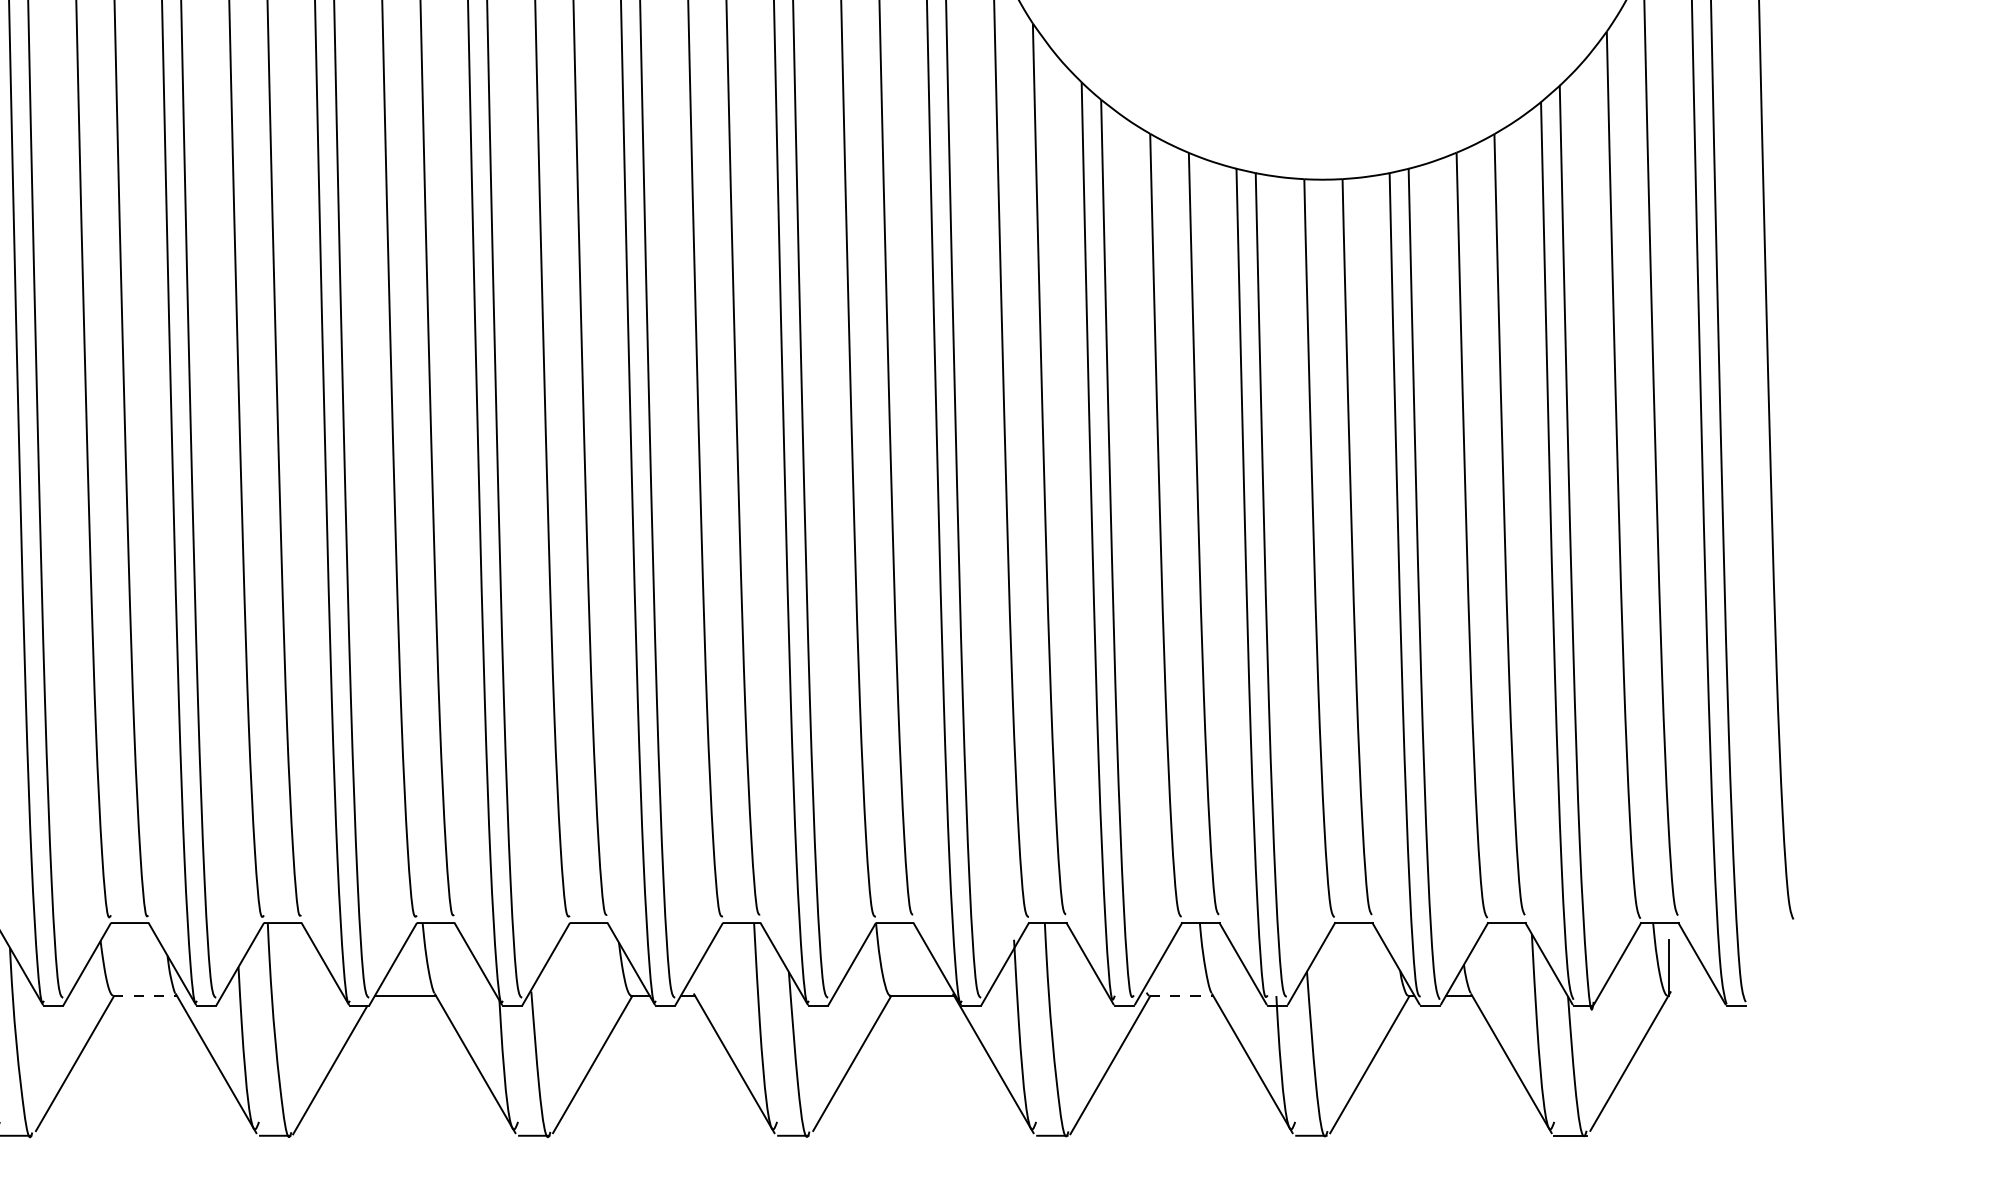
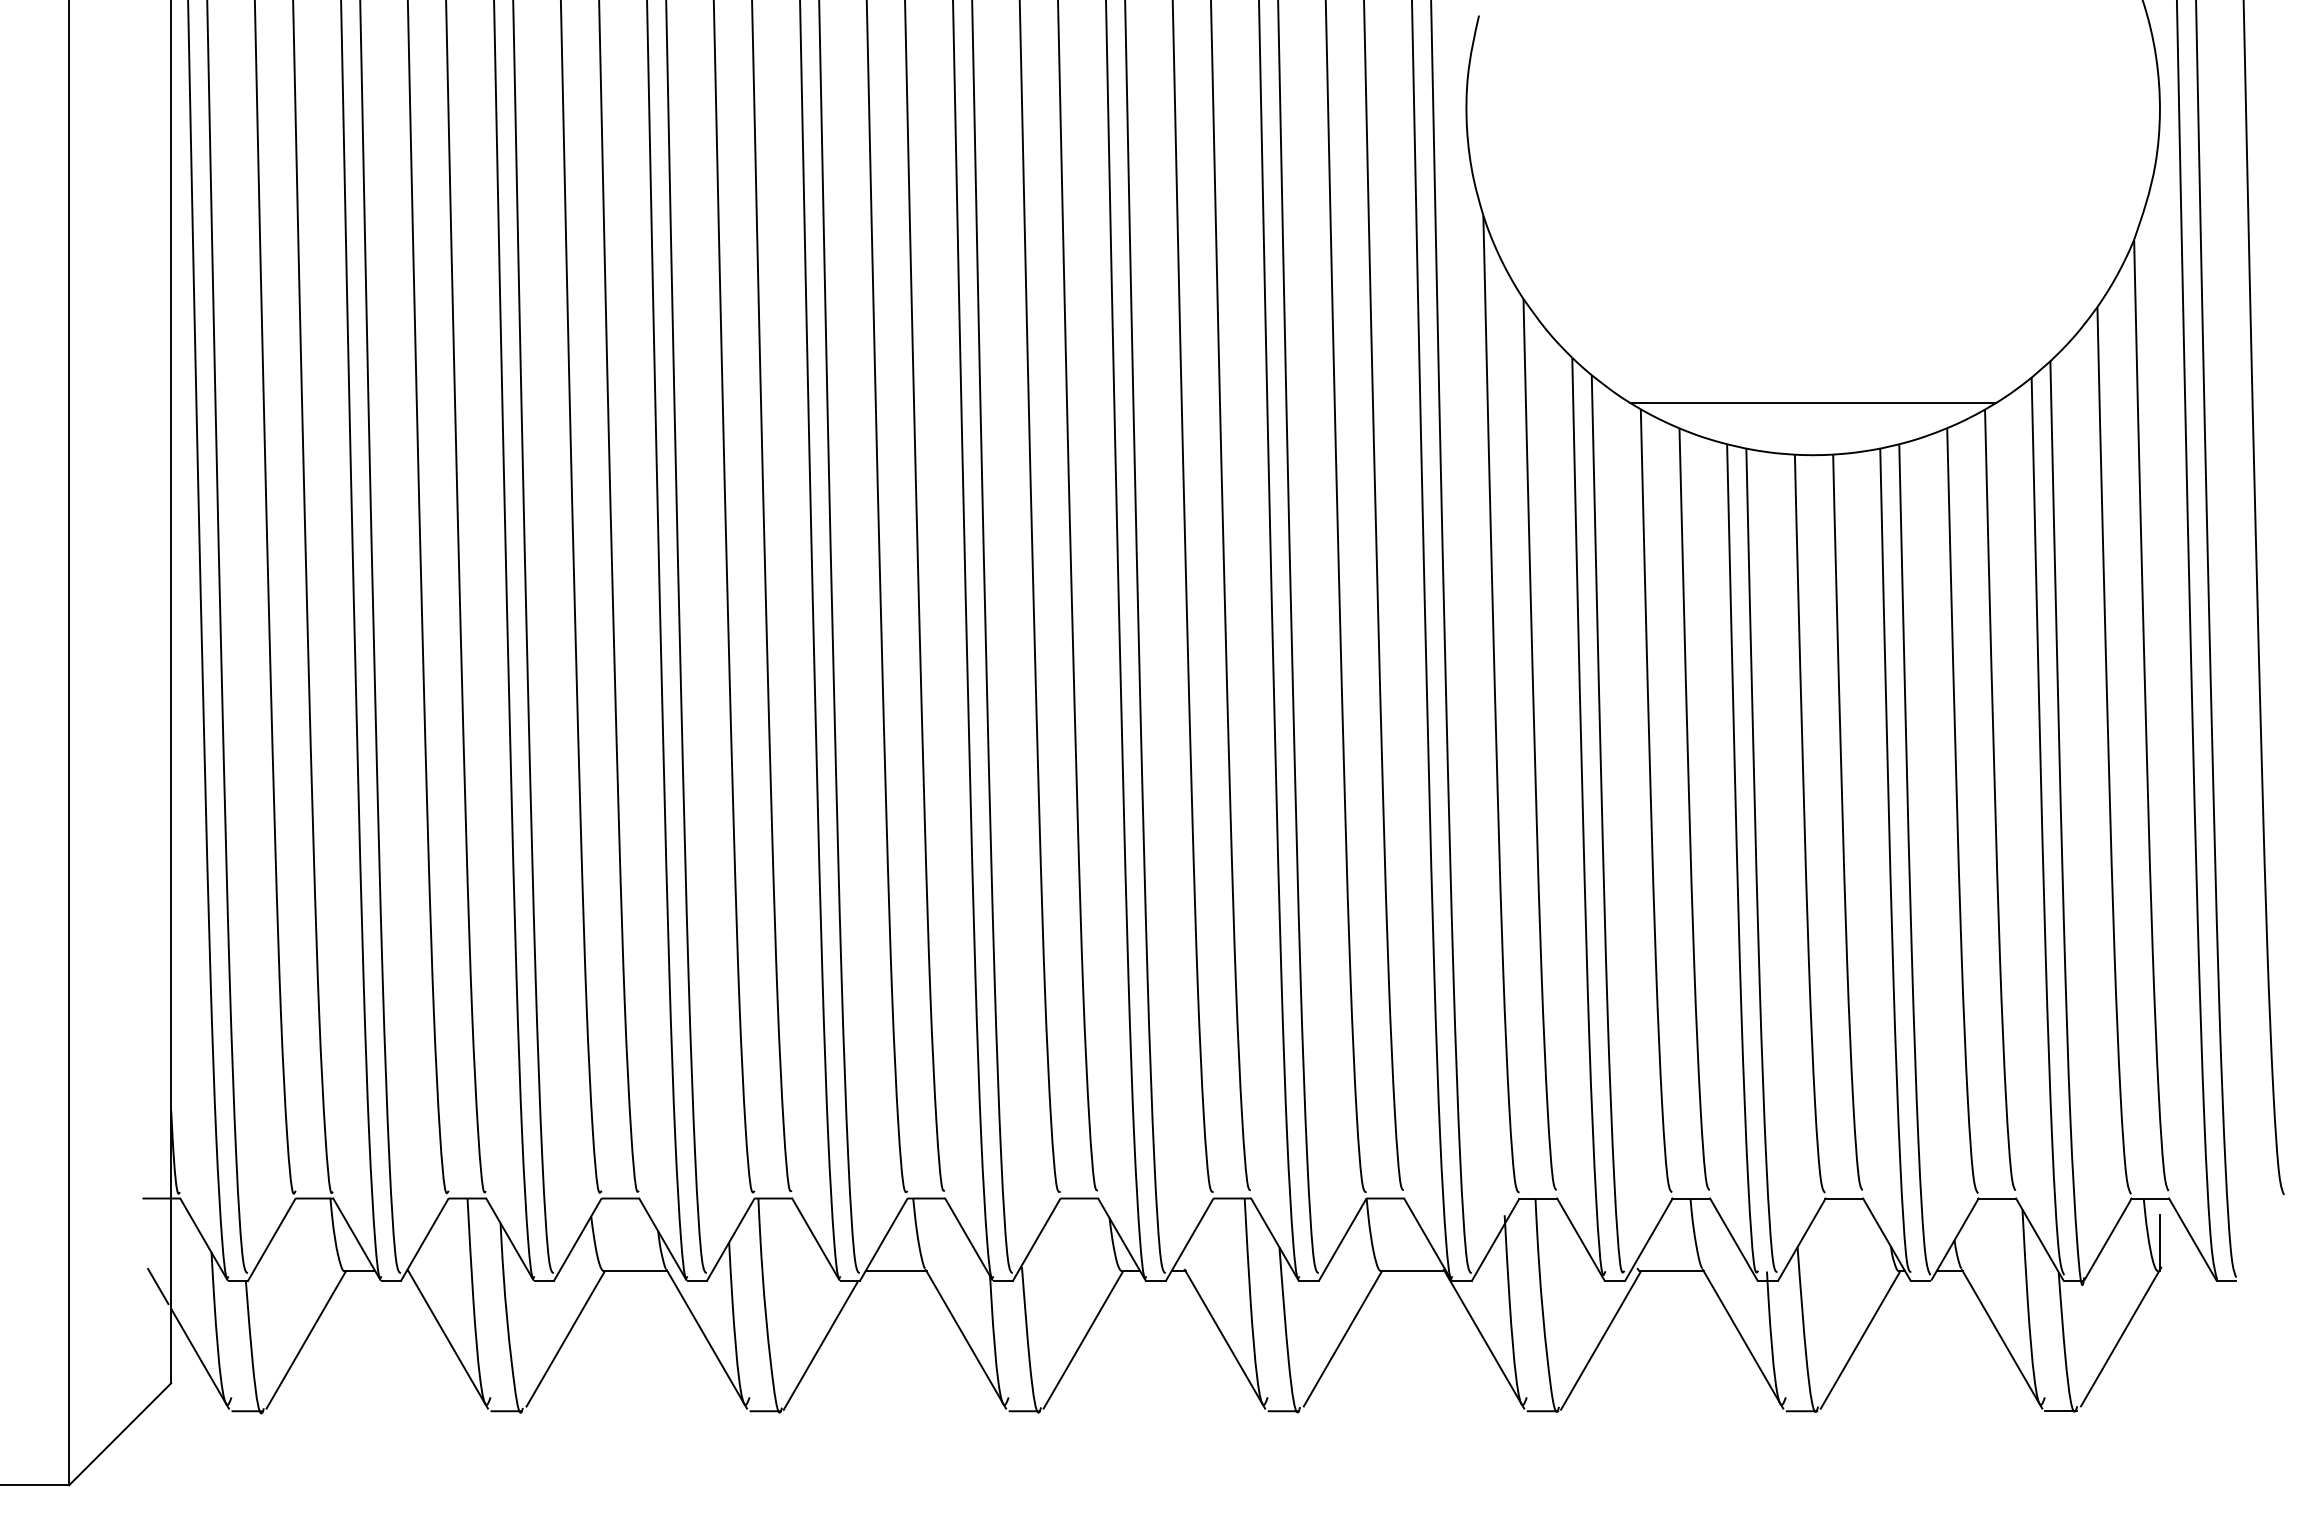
line: (1322, 127) -> (1813, 402), added
line: (144, 996) -> (635, 1271), dashed -> solid
line: (1180, 996) -> (1671, 1271), dashed -> solid

